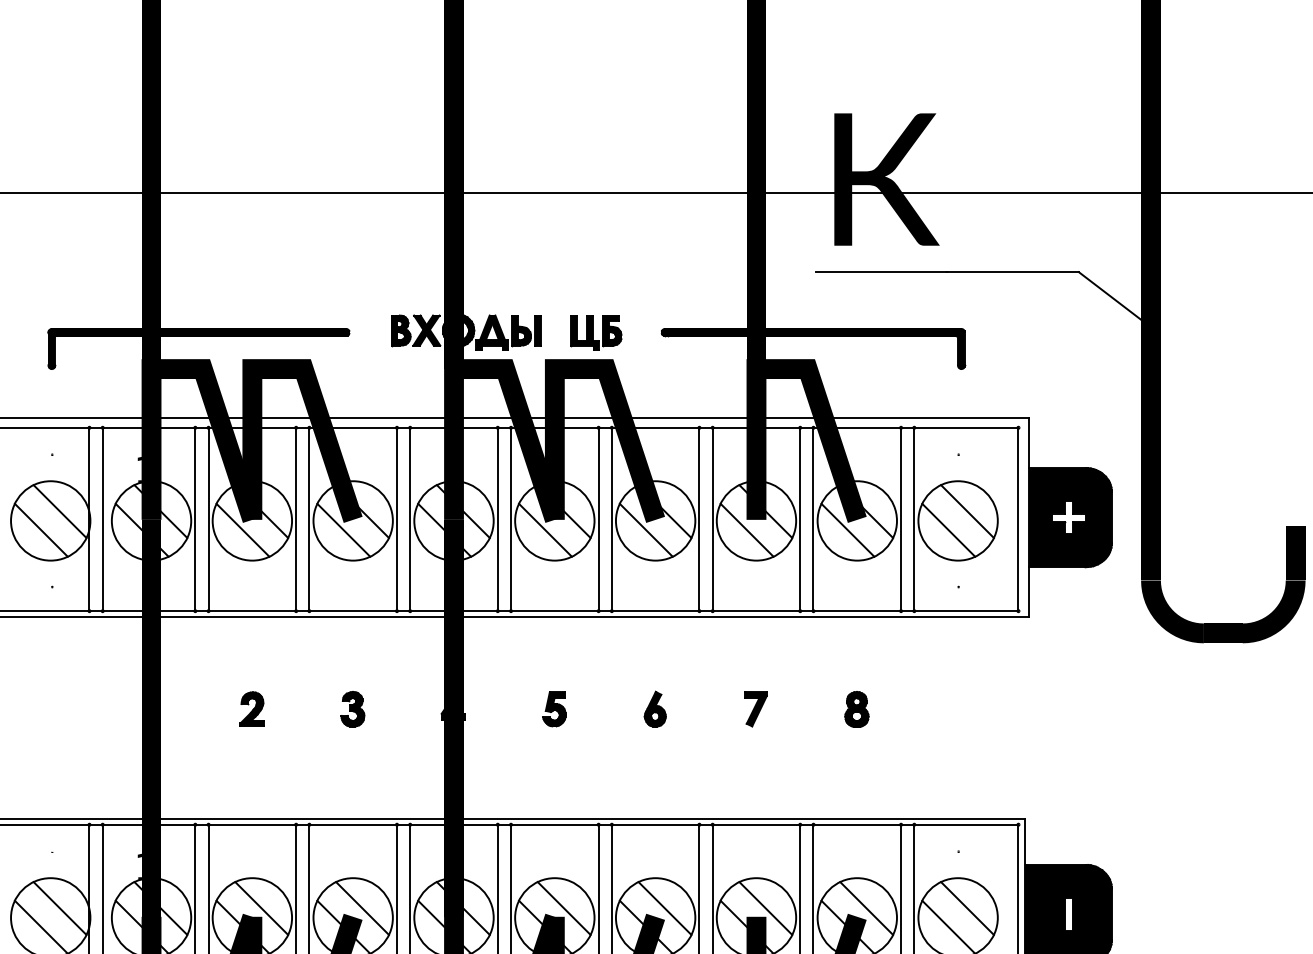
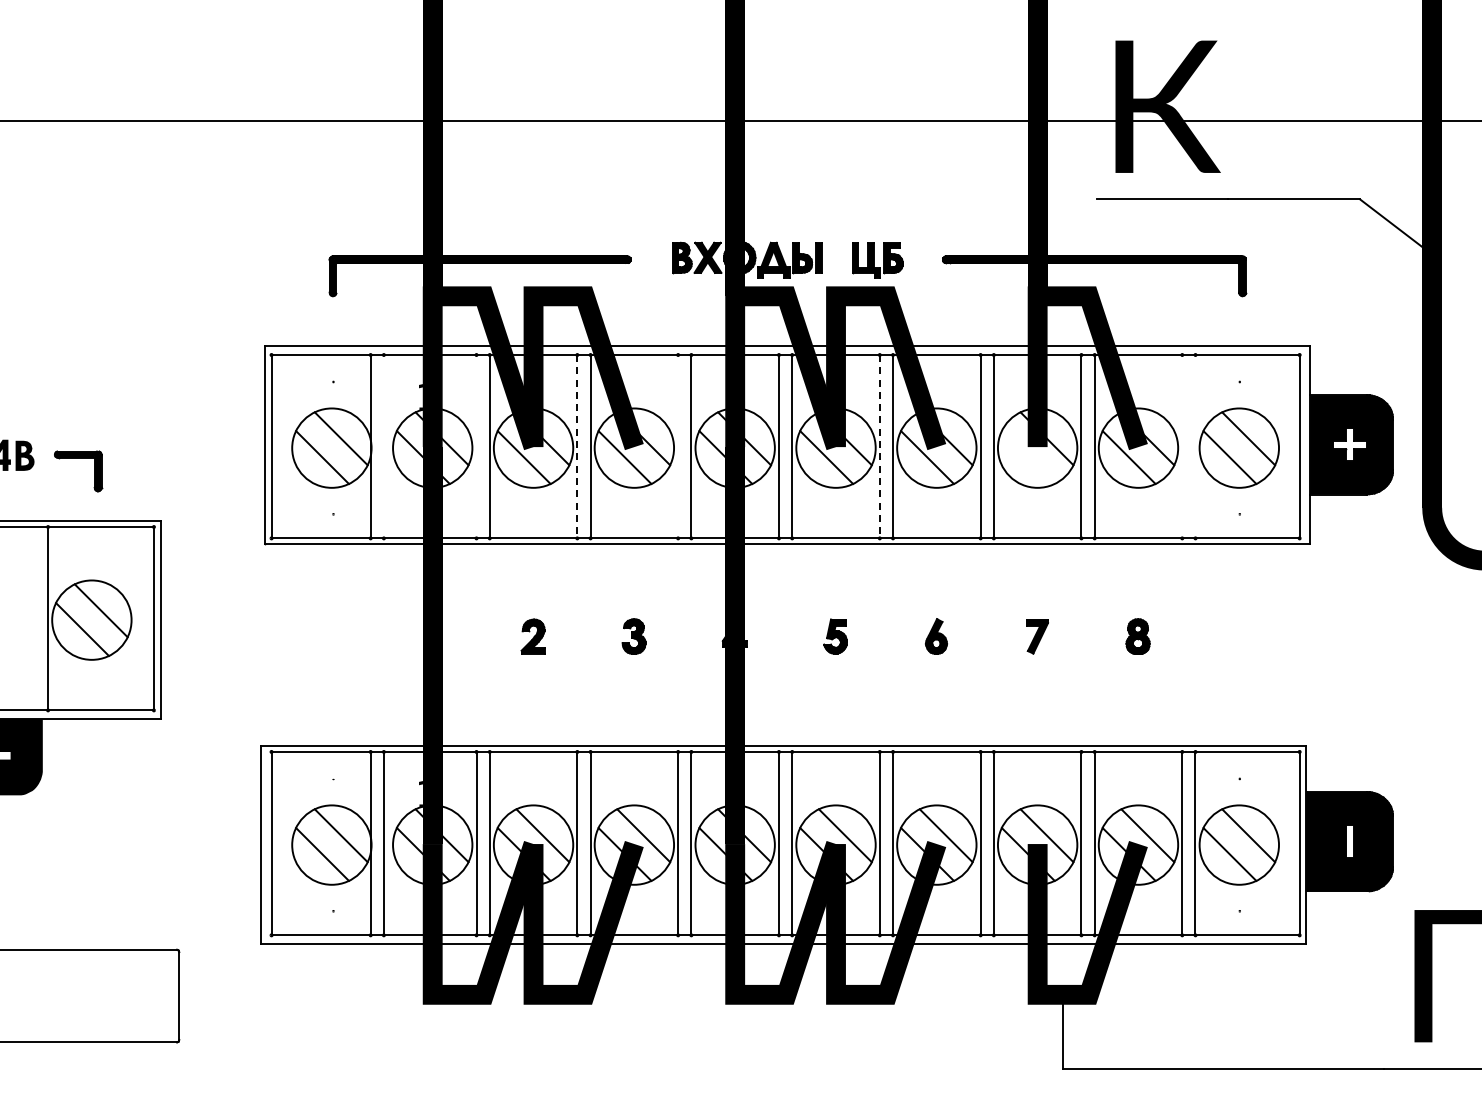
line: (102, 519) -> (383, 446), removed
line: (195, 519) -> (476, 446), removed
line: (296, 519) -> (577, 446), solid -> dashed
line: (397, 519) -> (678, 446), removed
line: (598, 519) -> (879, 446), solid -> dashed
line: (901, 519) -> (1182, 446), removed
line: (914, 519) -> (1195, 446), removed
line: (746, 530) -> (1027, 457), removed

